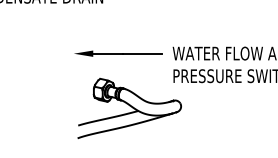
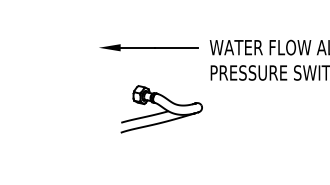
part: (129, 108) -> (161, 109), size x0.7

